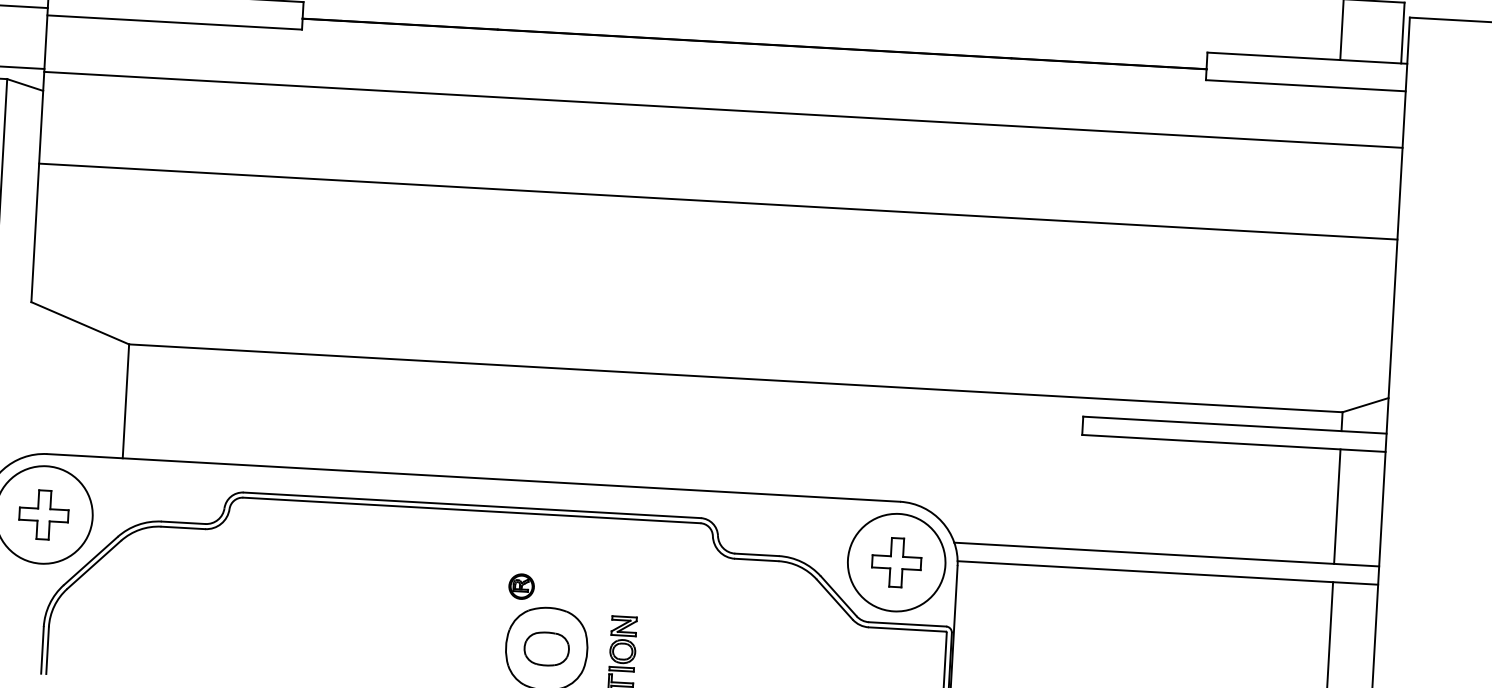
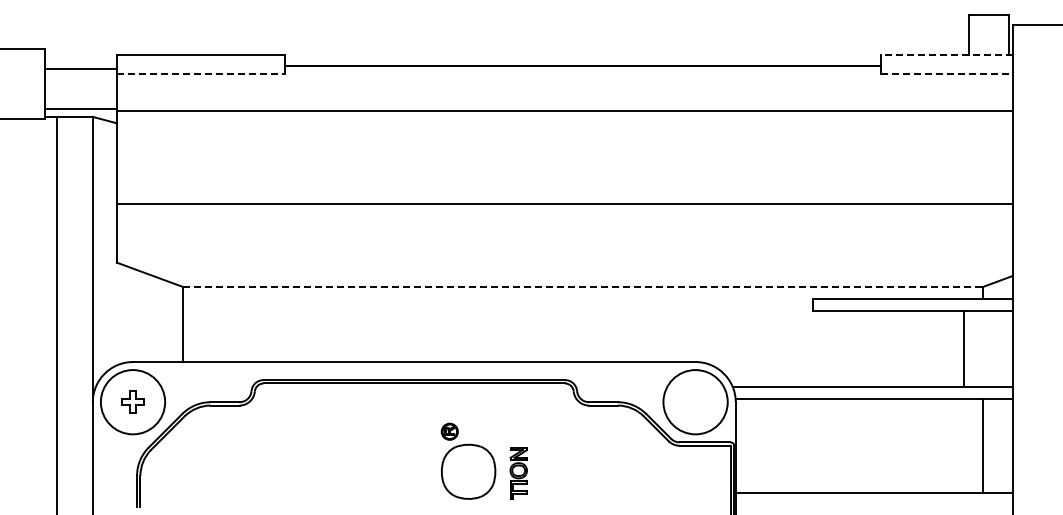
line: (174, 22) -> (200, 73), solid -> dashed
line: (1307, 58) -> (947, 55), solid -> dashed
line: (1306, 85) -> (947, 73), solid -> dashed
line: (717, 201) -> (564, 204), moved
line: (736, 377) -> (583, 286), solid -> dashed
line: (1337, 505) -> (964, 348), moved
part: (43, 513) -> (132, 401), size x0.7
part: (896, 561) -> (695, 401), removed
part: (546, 648) -> (468, 471), removed

